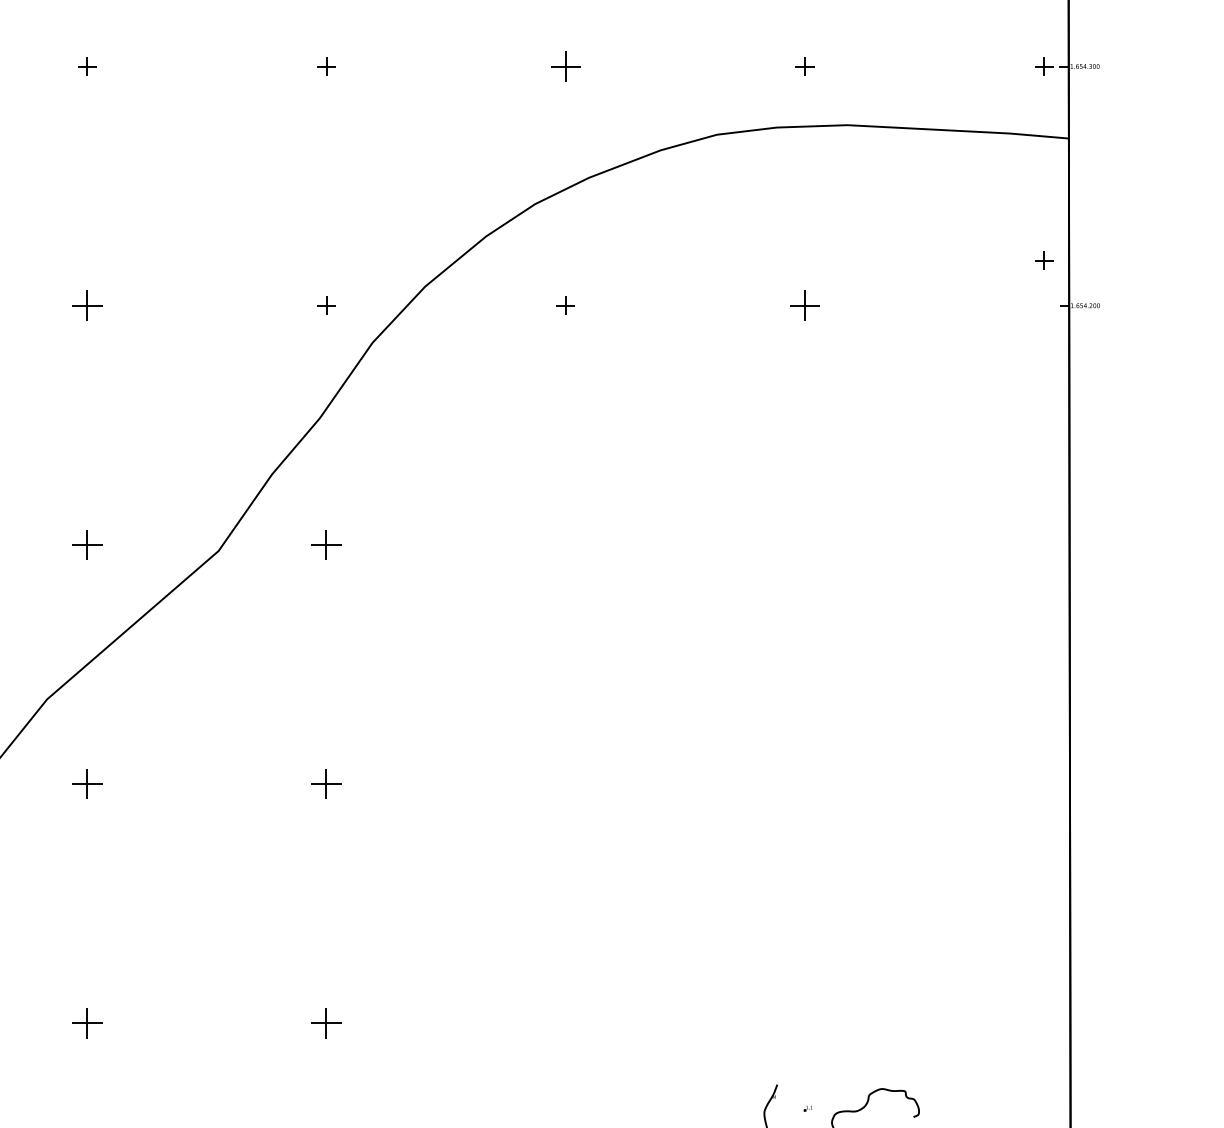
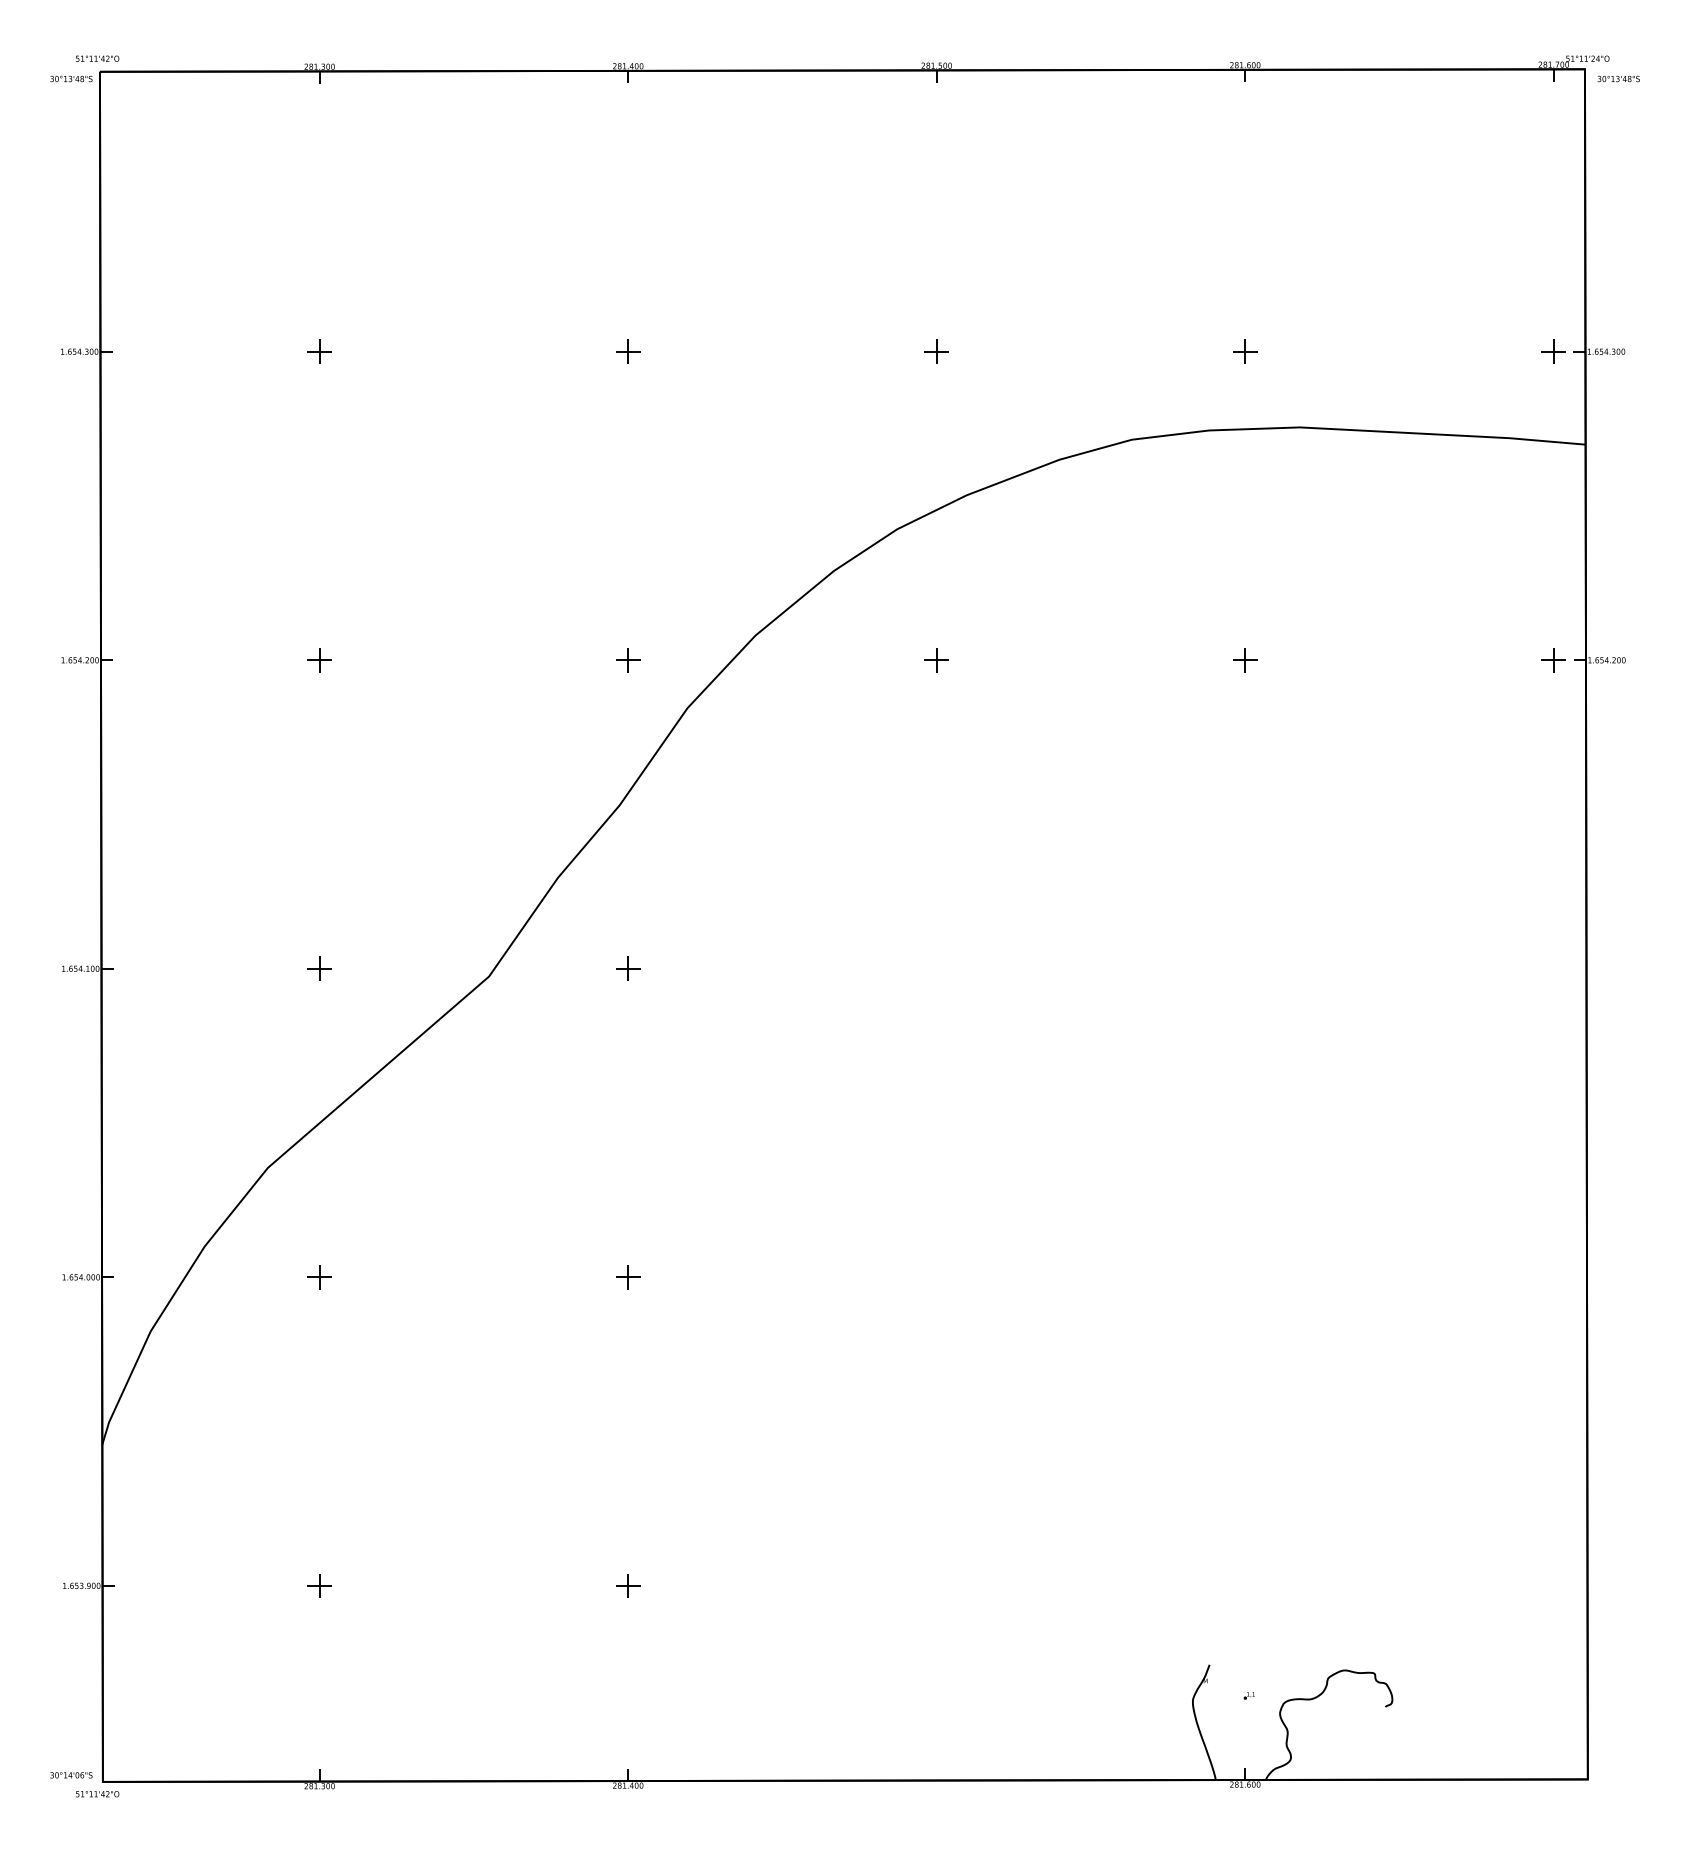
part: (565, 66) -> (936, 351), size x0.62
part: (1044, 260) -> (1553, 660), moved
part: (87, 305) -> (319, 660), size x0.62
part: (805, 305) -> (1245, 660), size x0.62
part: (87, 544) -> (319, 968), size x0.62
part: (326, 544) -> (628, 968), size x0.62
part: (87, 784) -> (319, 1277), size x0.62
part: (326, 784) -> (628, 1277), size x0.62
part: (87, 1023) -> (319, 1585), size x0.62
part: (326, 1023) -> (628, 1585), size x0.62

